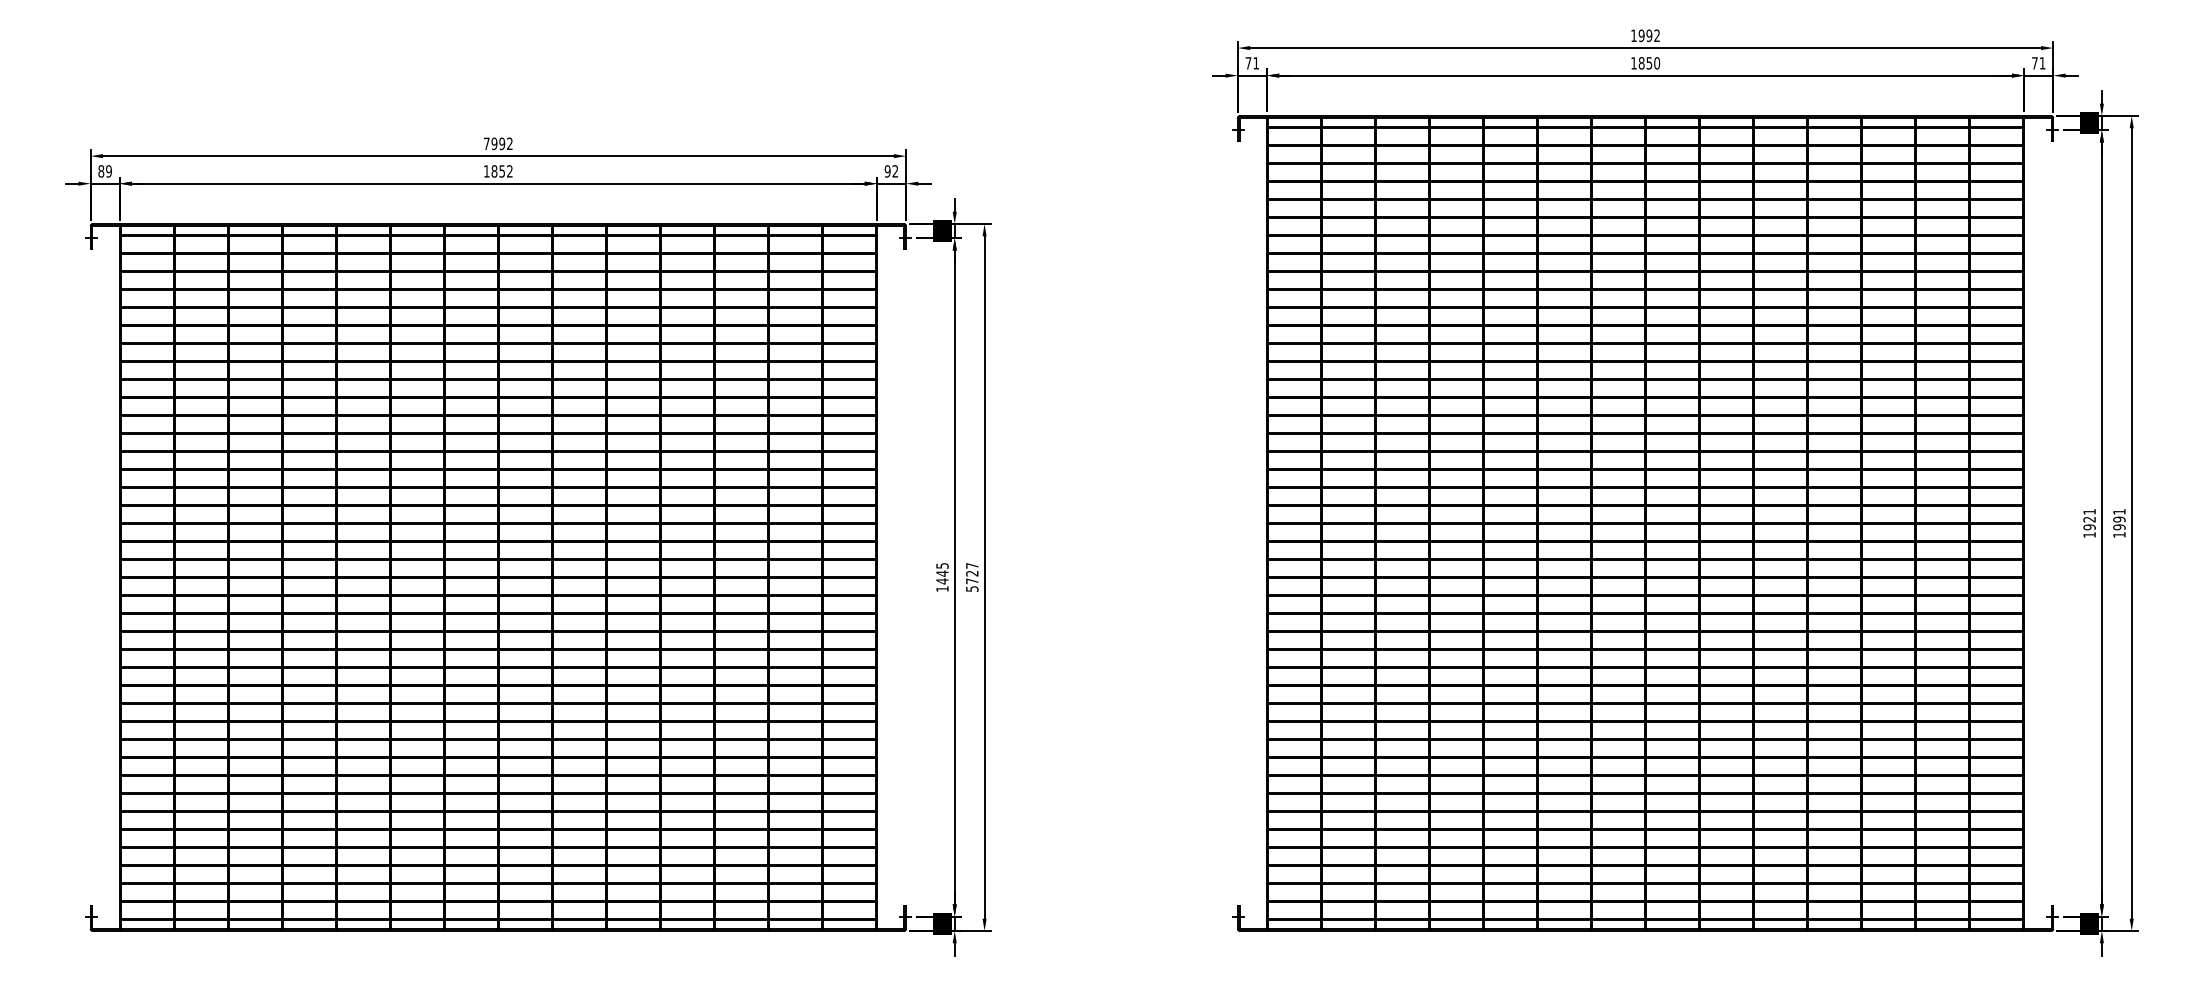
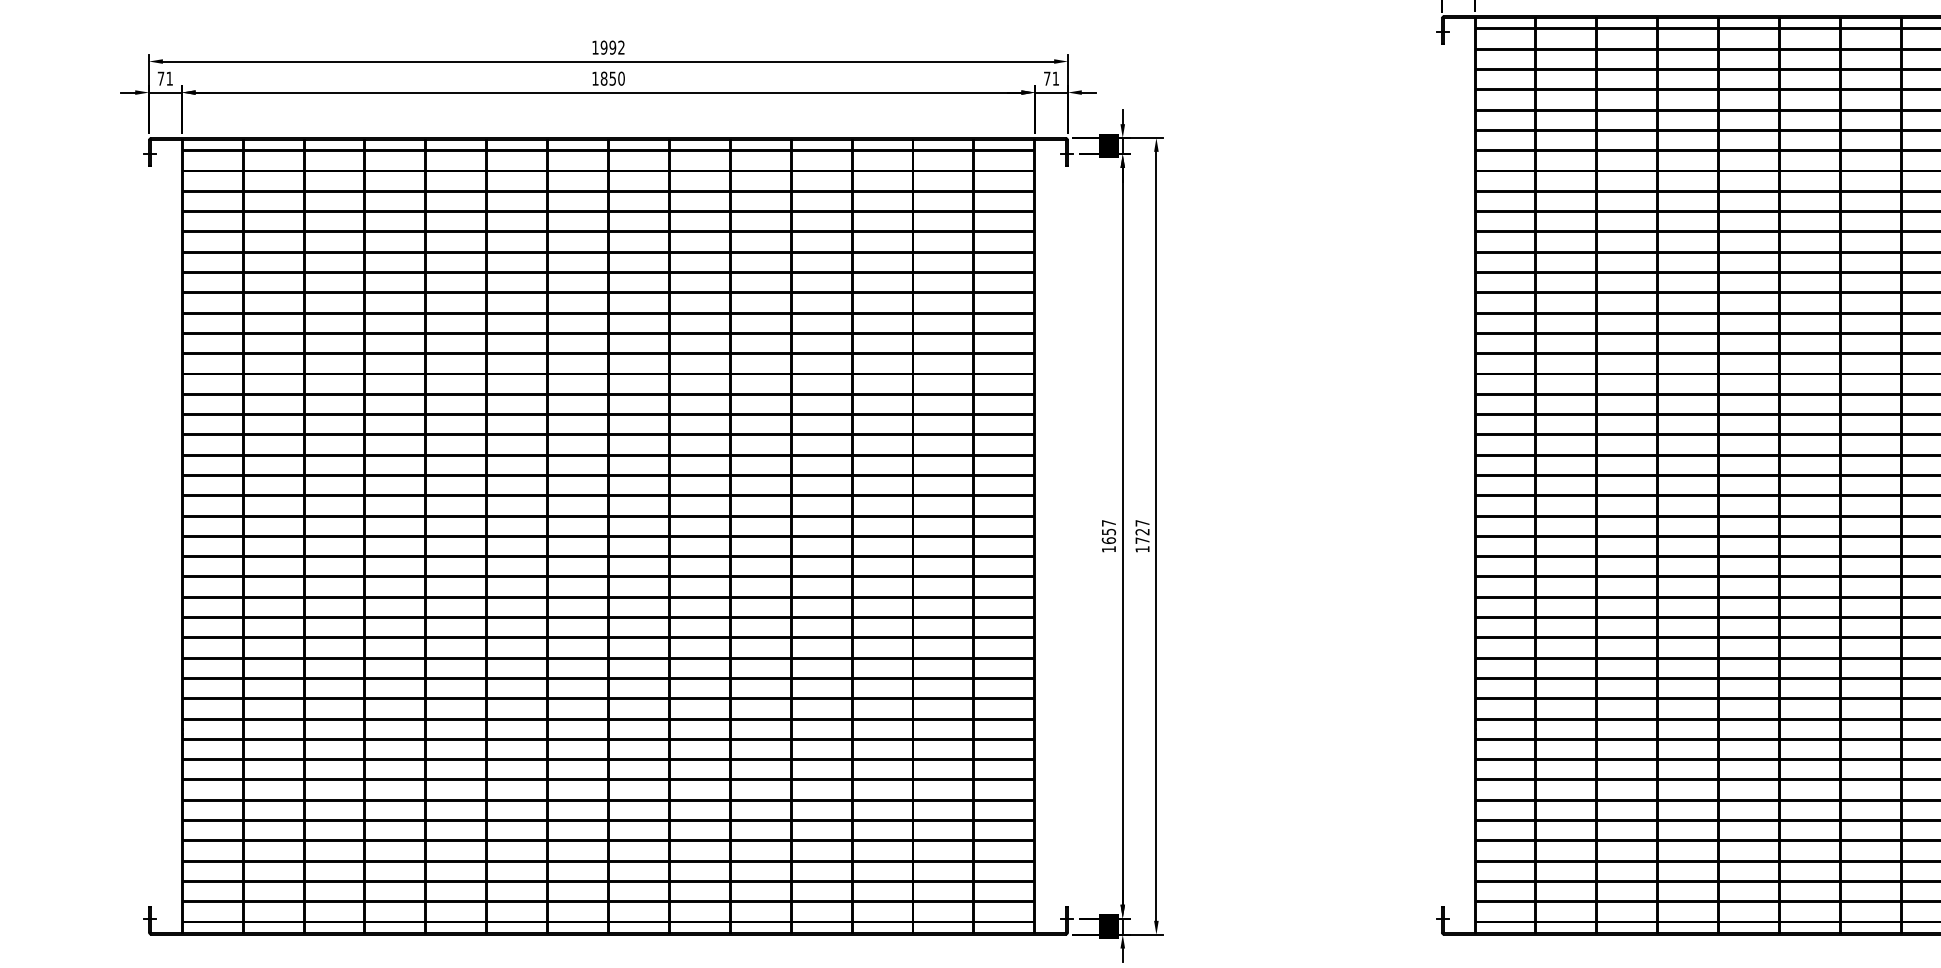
text: (486, 143) -> (595, 47), 7992 -> 1992
text: (104, 171) -> (164, 78), 89 -> 71
text: (509, 171) -> (621, 78), 1852 -> 1850
text: (890, 171) -> (1050, 78), 92 -> 71
text: (942, 573) -> (1108, 531), 1445 -> 1657
text: (972, 588) -> (1142, 548), 5727 -> 1727

